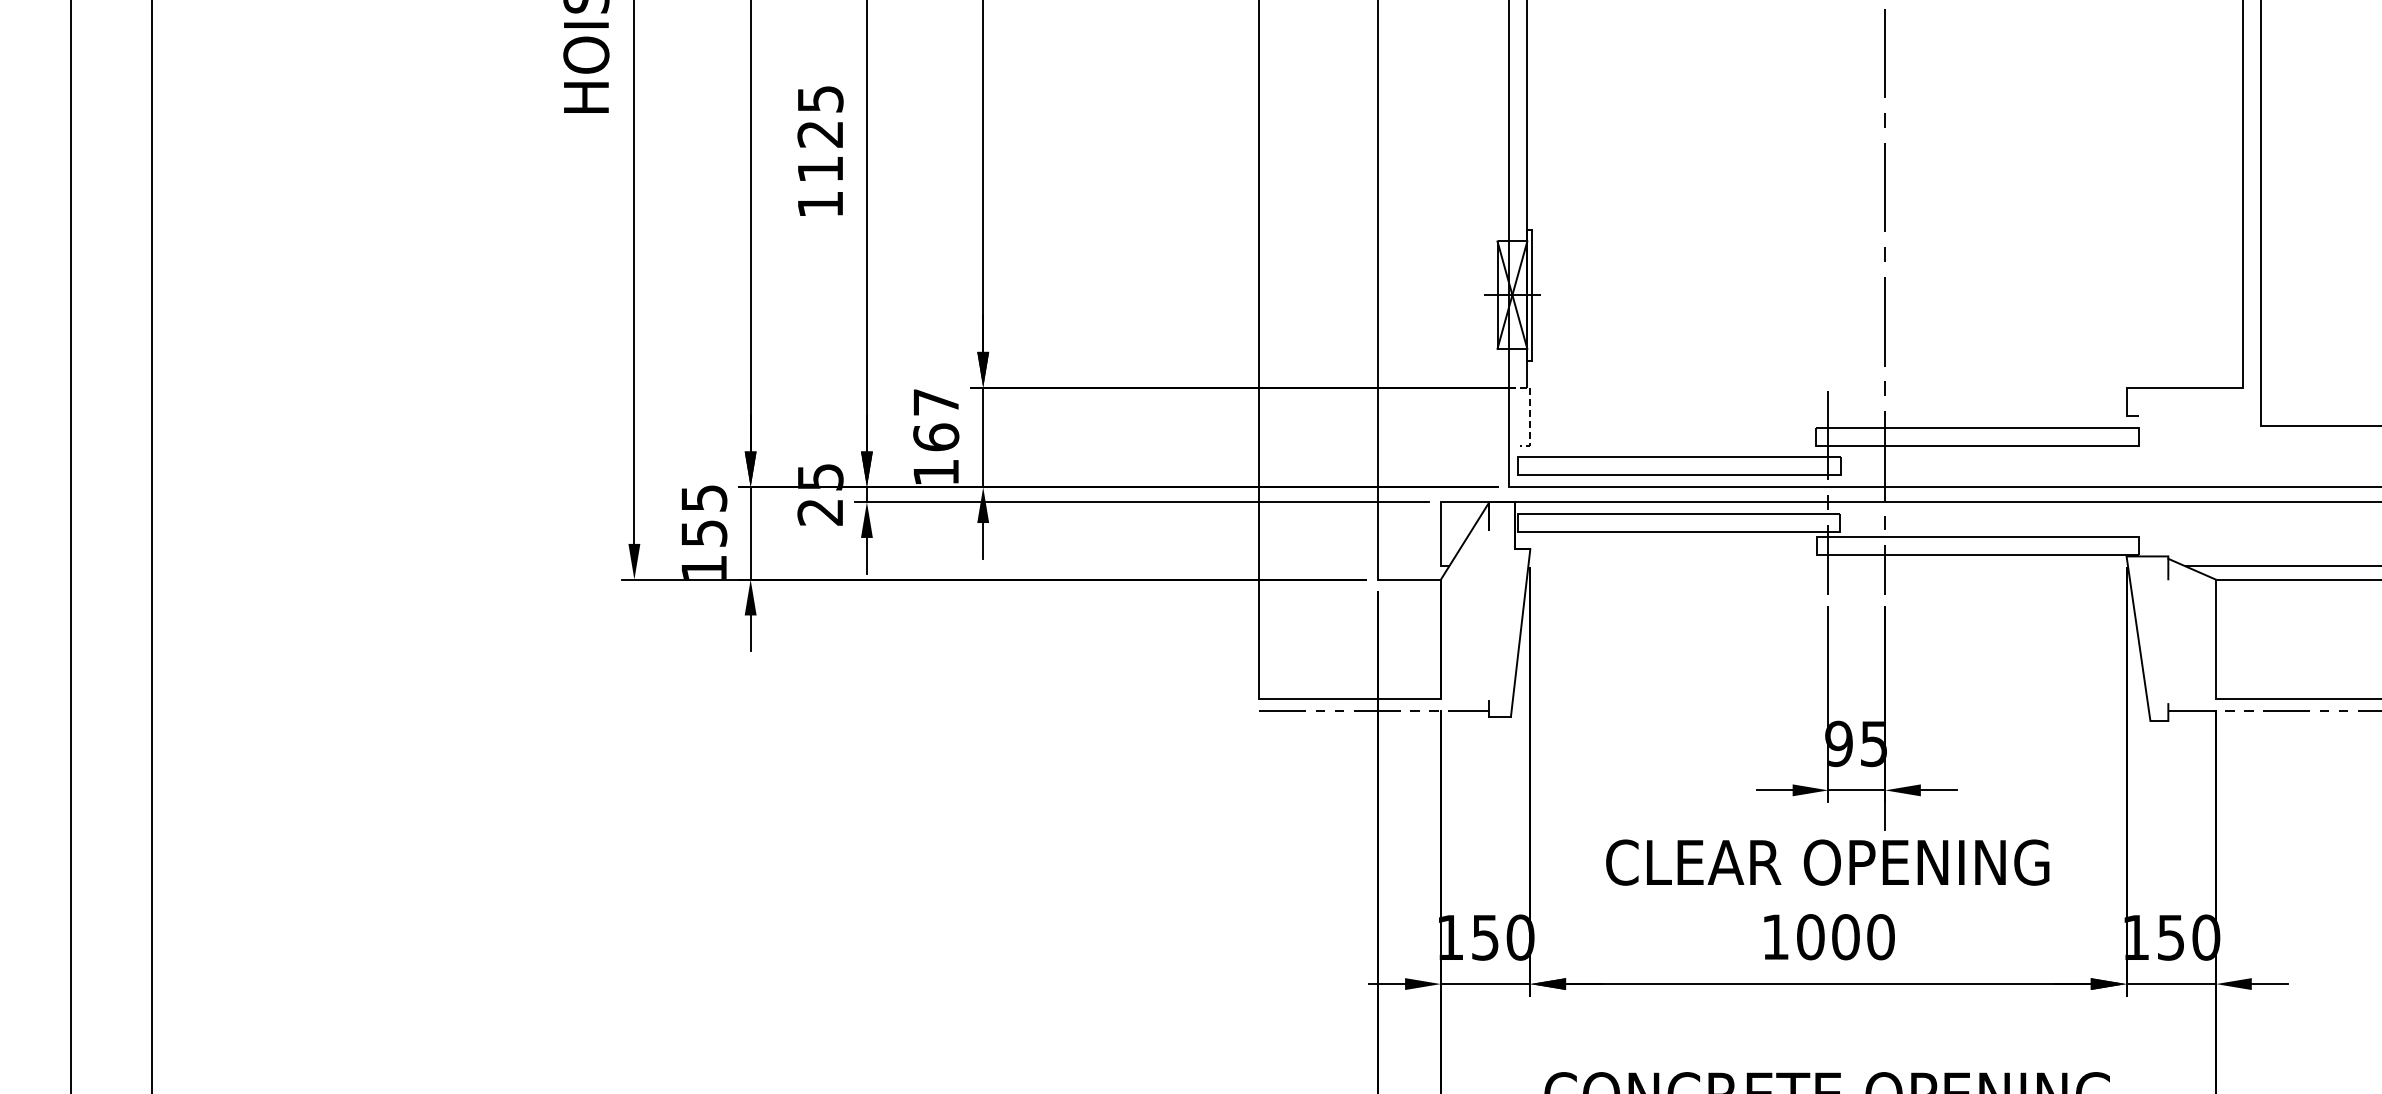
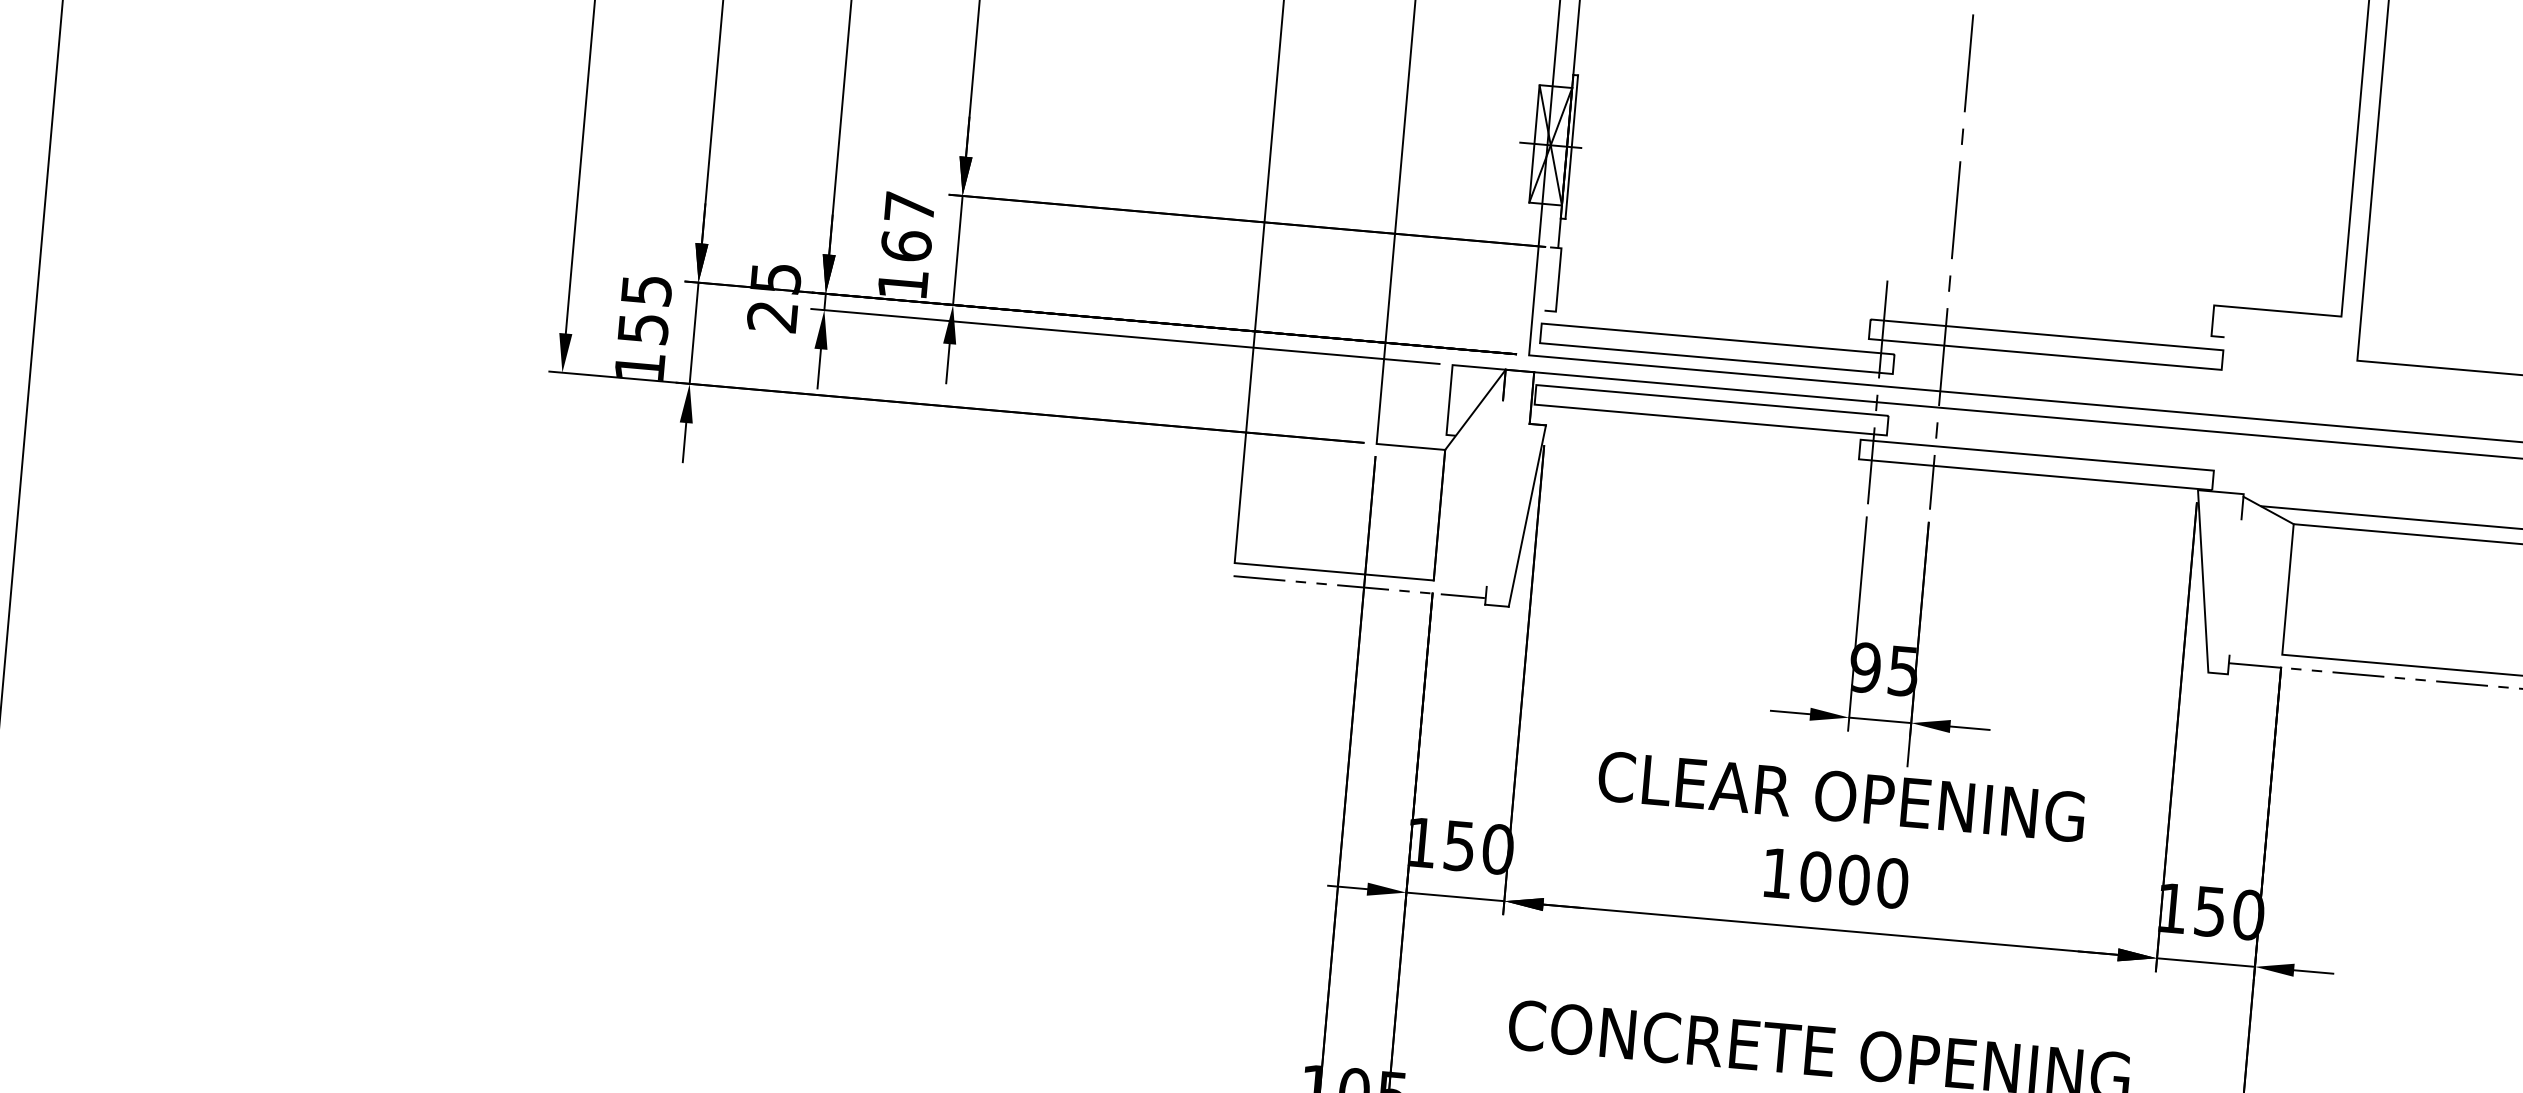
line: (1530, 416) -> (1558, 279), dashed -> solid

